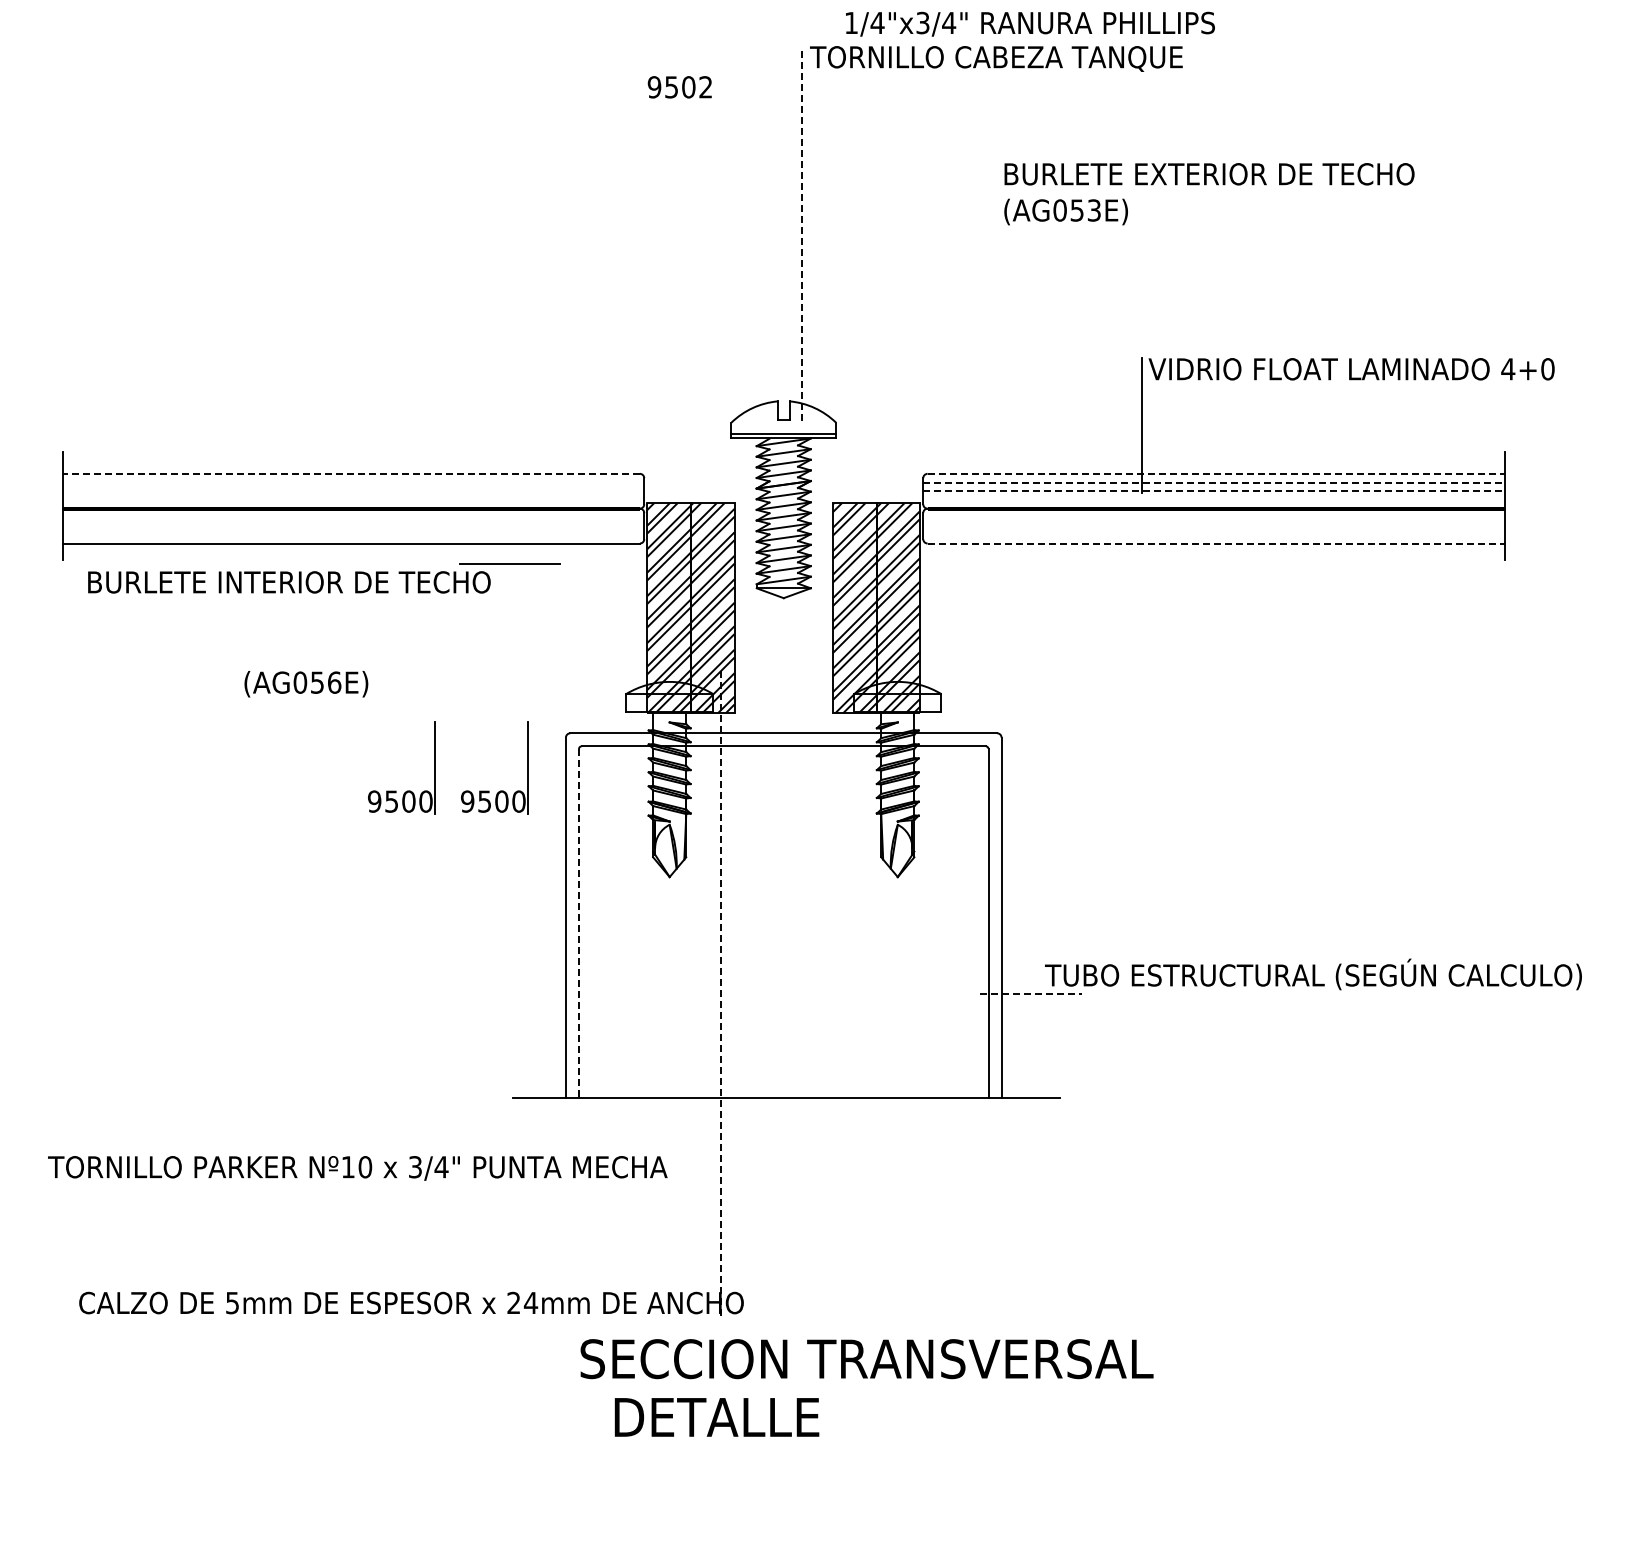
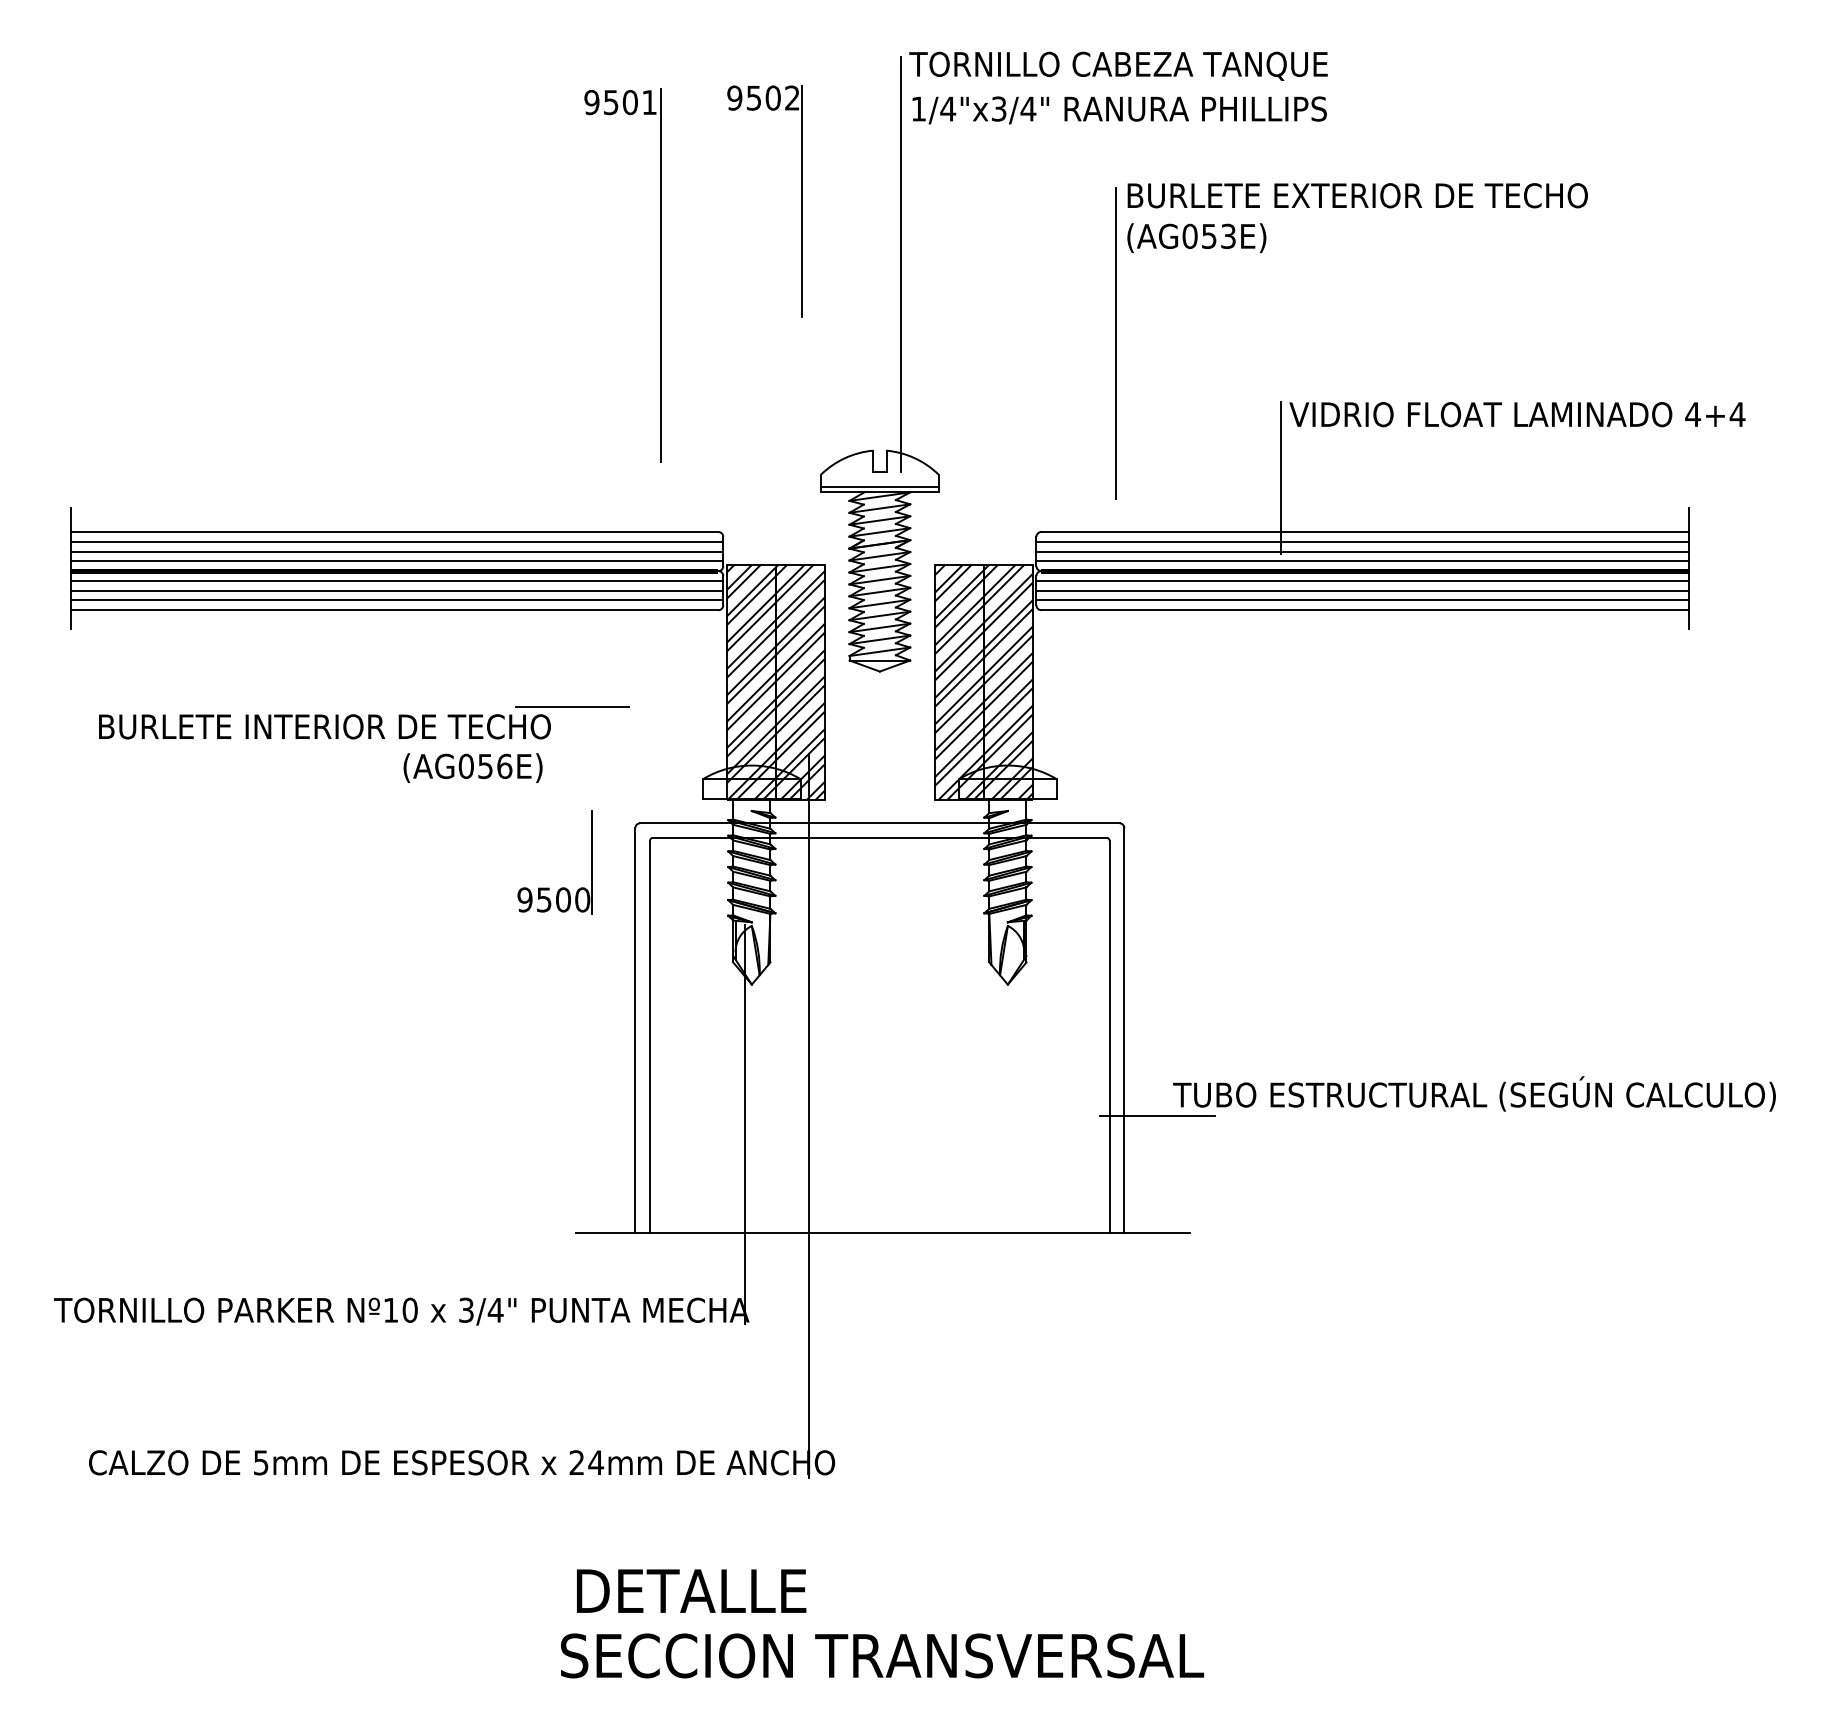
text: (1030, 23) -> (1119, 109), moved
line: (714, 178) -> (802, 200), added
line: (802, 234) -> (900, 263), dashed -> solid
part: (588, 245) -> (660, 275), added
line: (994, 305) -> (1116, 343), added
text: (1547, 369) -> (1737, 414), 4+0 -> 4+4
line: (351, 473) -> (394, 531), dashed -> solid
line: (1216, 473) -> (1365, 531), dashed -> solid
line: (353, 482) -> (396, 541), added
line: (1214, 482) -> (1363, 541), dashed -> solid
line: (353, 491) -> (396, 551), added
line: (1214, 491) -> (1363, 551), dashed -> solid
line: (353, 499) -> (396, 560), added
line: (1213, 499) -> (1362, 560), added
line: (353, 517) -> (396, 581), added
line: (1213, 517) -> (1362, 581), added
line: (353, 526) -> (396, 591), added
line: (1213, 526) -> (1362, 591), added
line: (353, 534) -> (396, 600), added
line: (1213, 534) -> (1362, 600), added
line: (1216, 543) -> (1365, 610), dashed -> solid
part: (324, 578) -> (364, 722), moved
text: (306, 684) -> (473, 768), moved
part: (396, 790) -> (445, 887), removed
line: (579, 923) -> (650, 1036), dashed -> solid
line: (720, 993) -> (808, 1115), dashed -> solid
line: (1031, 993) -> (1157, 1115), dashed -> solid
line: (663, 1000) -> (744, 1123), added
text: (866, 1359) -> (881, 1656), moved
text: (716, 1417) -> (691, 1591), moved

